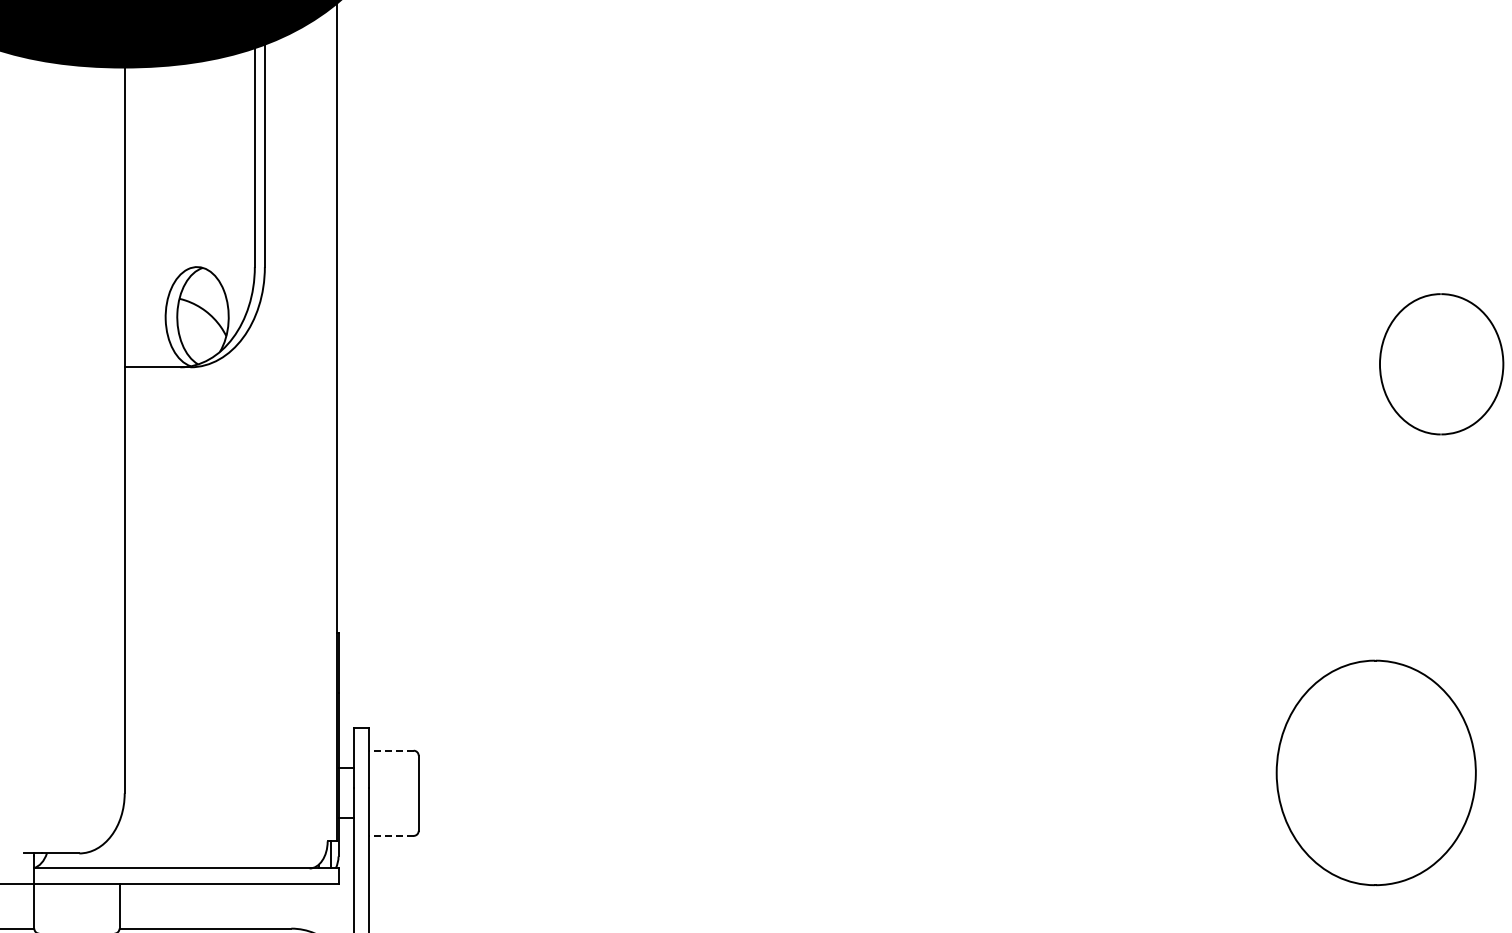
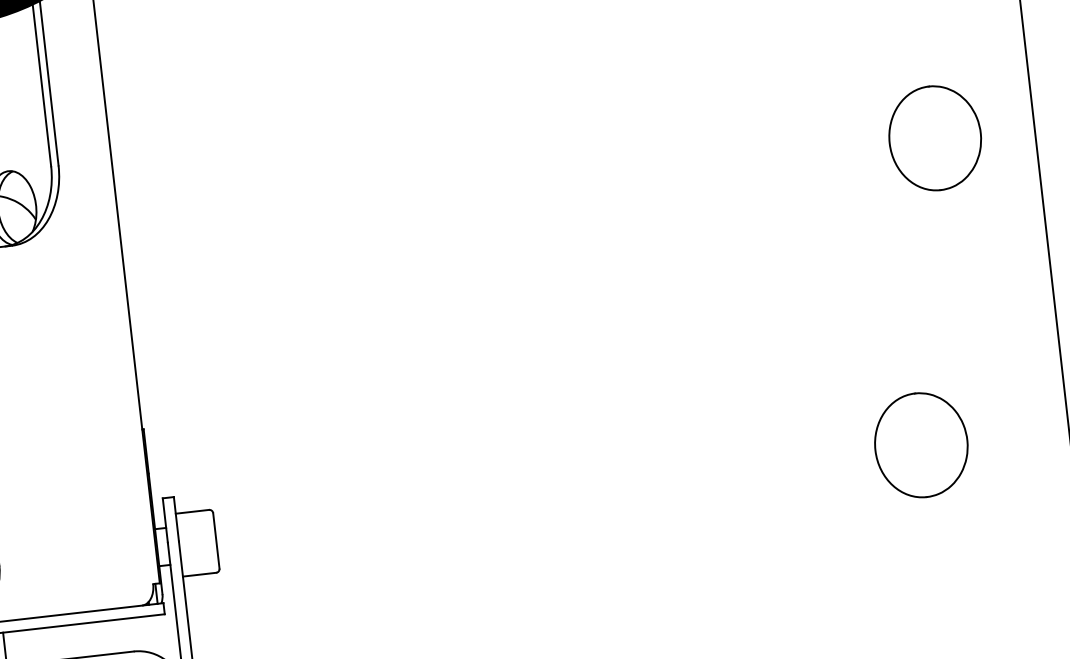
line: (391, 750) -> (192, 511), dashed -> solid
part: (1376, 772) -> (921, 445), size x0.62
line: (391, 835) -> (199, 574), dashed -> solid

